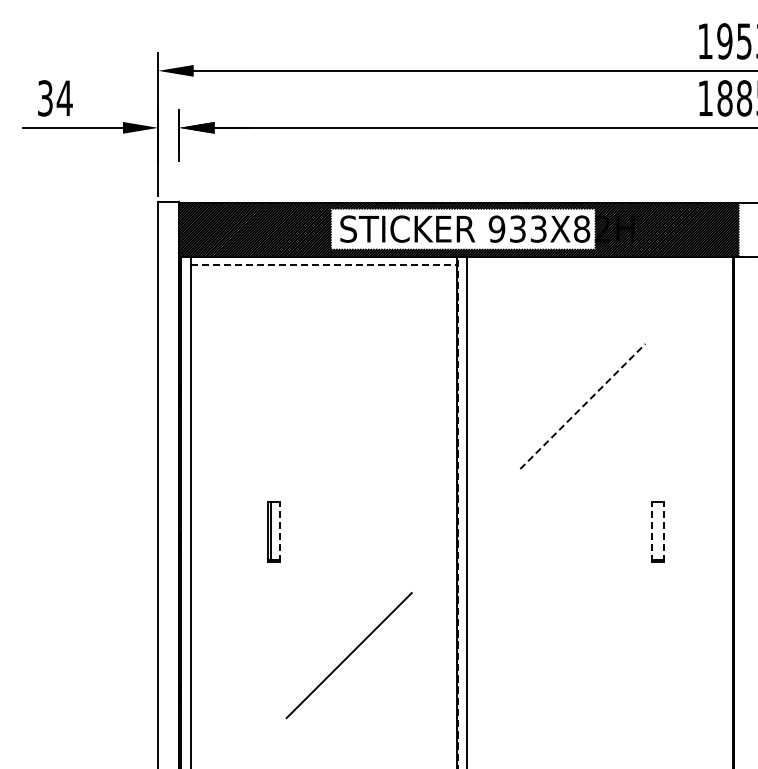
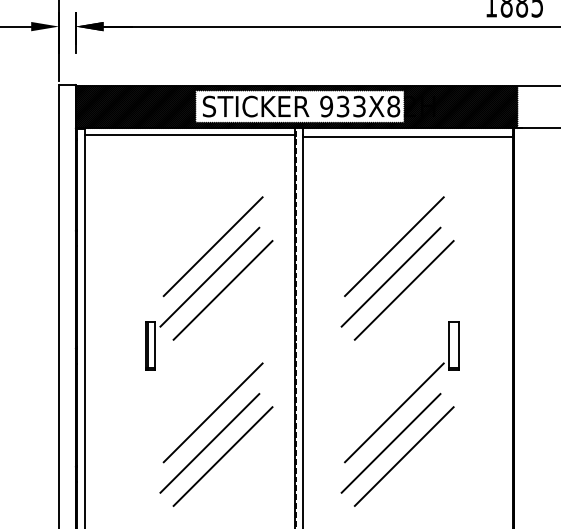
line: (324, 264) -> (190, 134), dashed -> solid
line: (600, 267) -> (408, 136), added
line: (352, 406) -> (212, 246), added
line: (583, 406) -> (394, 246), dashed -> solid
line: (348, 444) -> (209, 276), added
line: (578, 444) -> (390, 276), added
line: (365, 461) -> (222, 290), added
line: (594, 461) -> (403, 290), added
line: (279, 531) -> (154, 345), dashed -> solid
line: (652, 531) -> (449, 345), dashed -> solid
line: (664, 531) -> (458, 345), dashed -> solid
line: (352, 616) -> (212, 412), added
line: (582, 616) -> (394, 412), added
line: (578, 655) -> (390, 443), added
line: (365, 671) -> (222, 455), added
line: (594, 671) -> (403, 455), added

